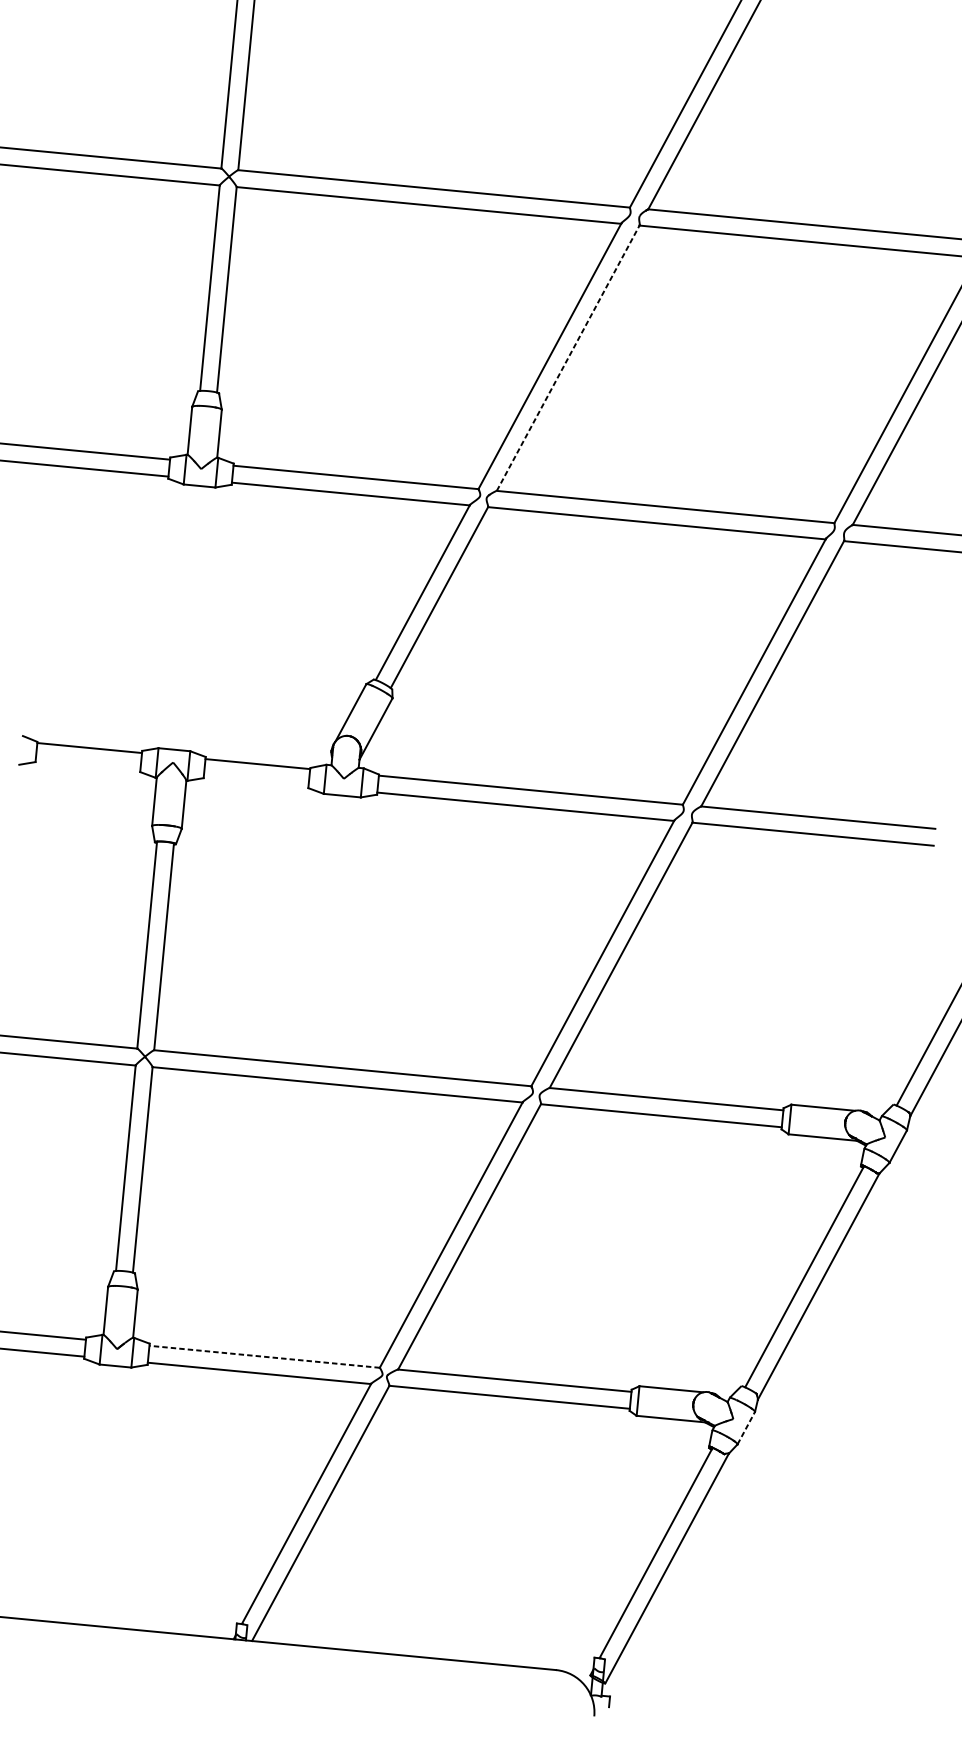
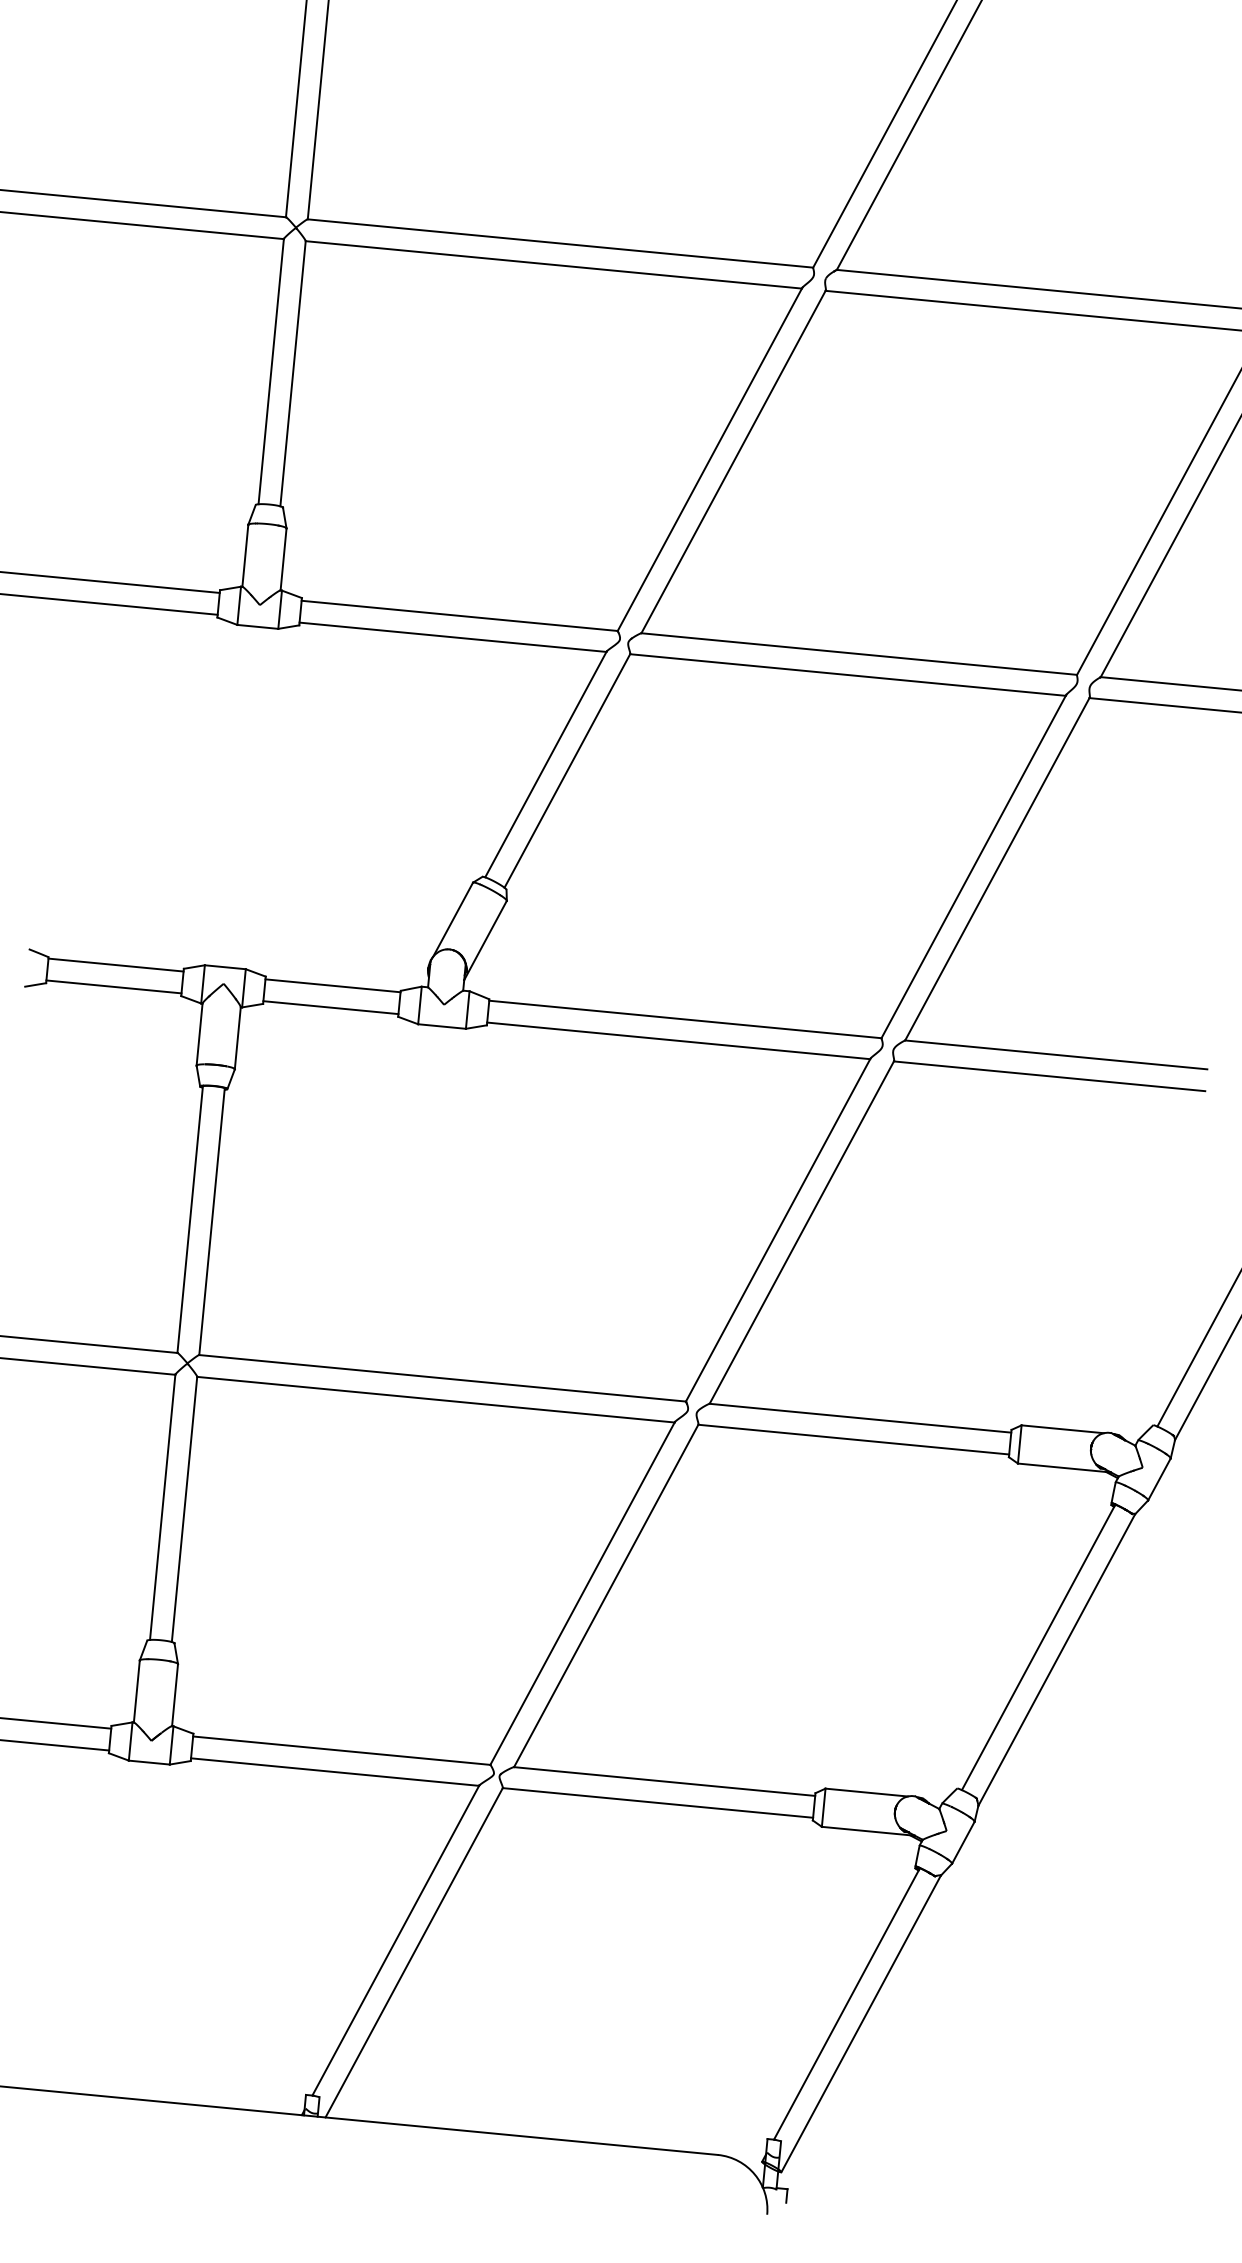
line: (568, 357) -> (733, 461), dashed -> solid
line: (87, 764) -> (113, 986), added
line: (255, 780) -> (330, 1007), added
line: (264, 1356) -> (341, 1750), dashed -> solid
line: (746, 1427) -> (963, 1842), dashed -> solid

